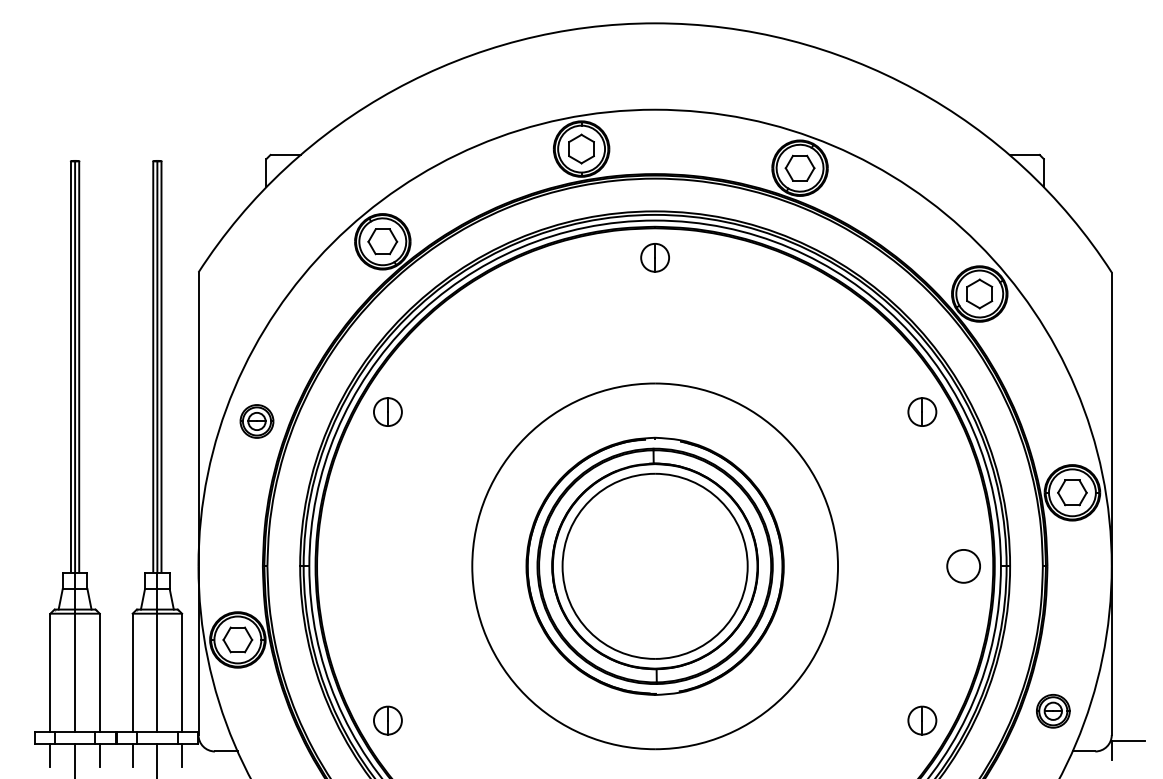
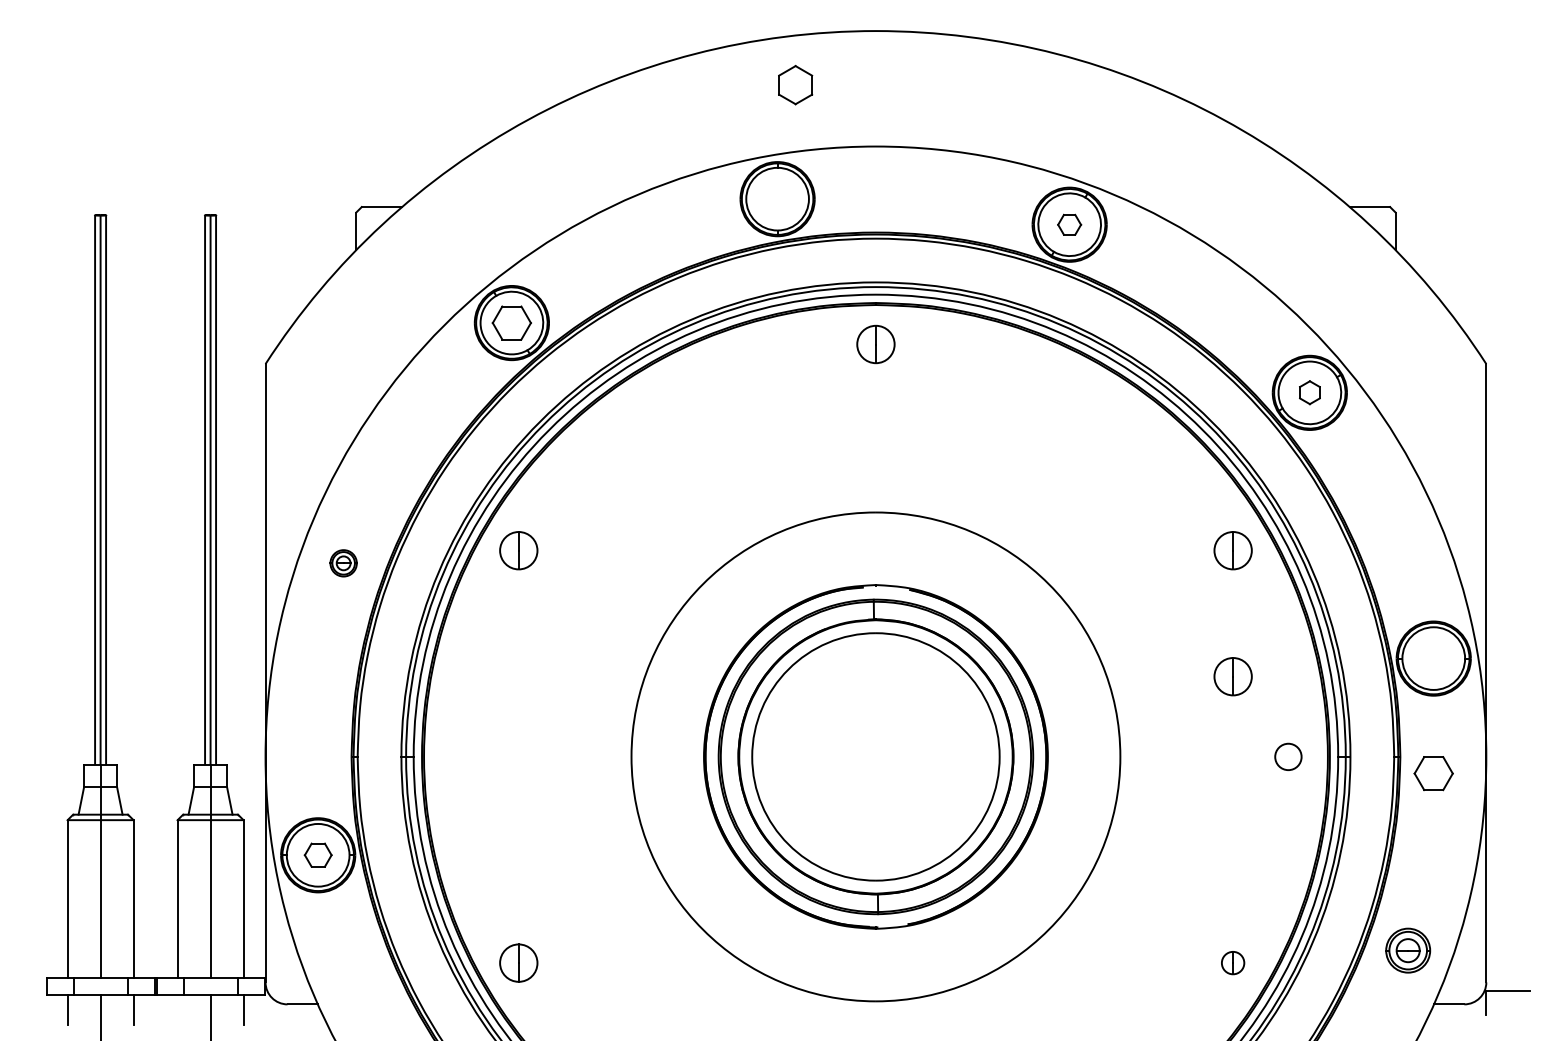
part: (581, 149) -> (795, 85), moved
part: (799, 168) -> (1069, 224), size x0.6
part: (979, 293) -> (1309, 392), size x0.6
part: (256, 421) -> (343, 563), size x0.6
part: (1072, 492) -> (1433, 773), moved
part: (921, 506) -> (1232, 676), added
circle: (963, 566) -> (1288, 756), size x0.6
part: (238, 639) -> (318, 854), size x0.7
part: (921, 720) -> (1232, 962), size x0.6
line: (132, 755) -> (177, 1009), removed

